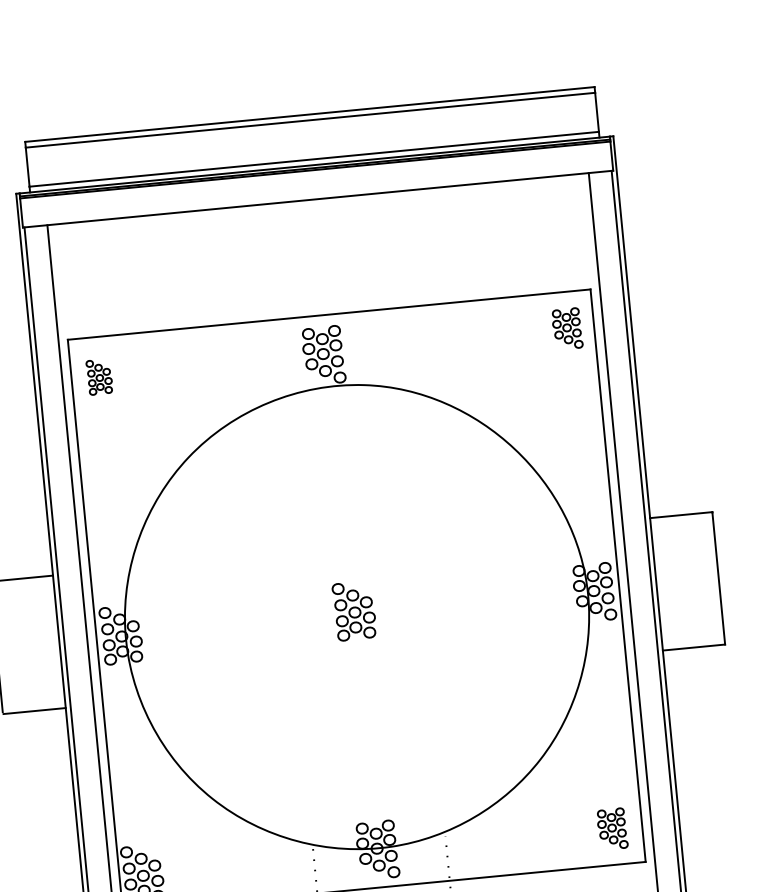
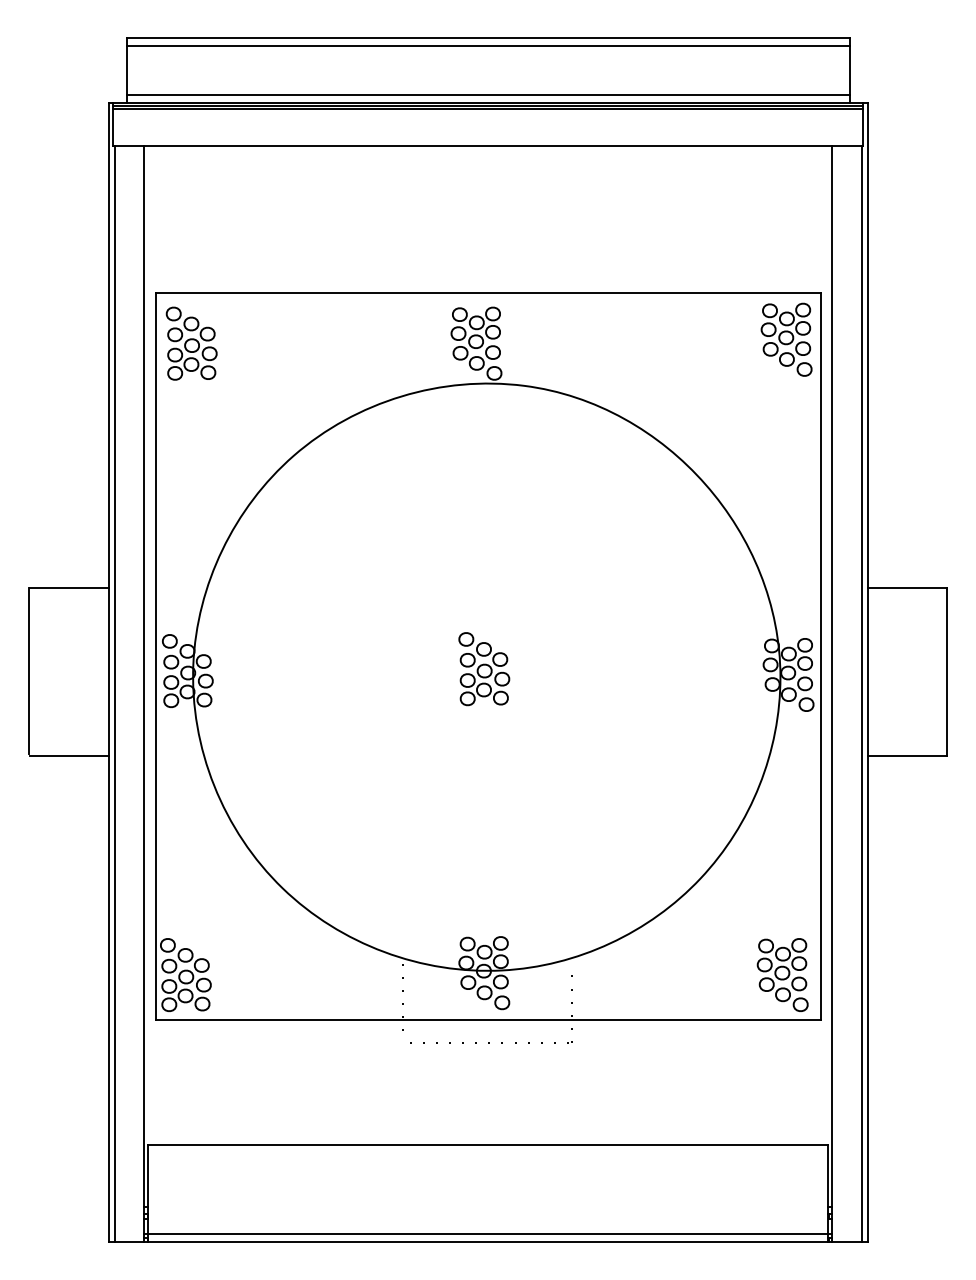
part: (567, 328) -> (786, 339), size x1.43
part: (99, 377) -> (191, 343), size x1.67
part: (612, 828) -> (782, 974), size x1.43

